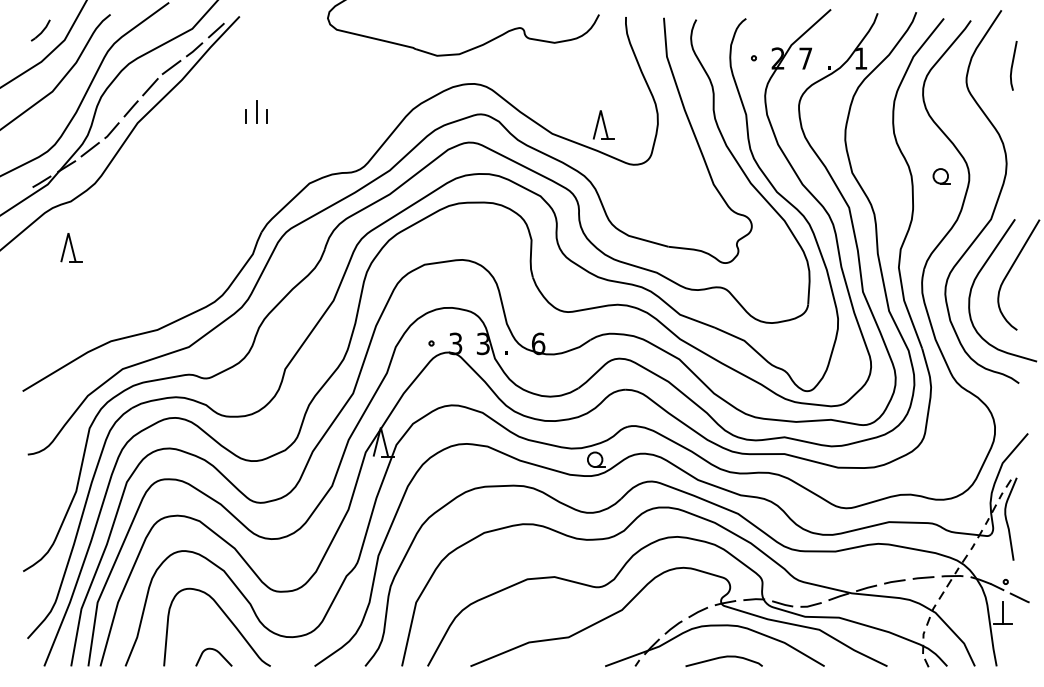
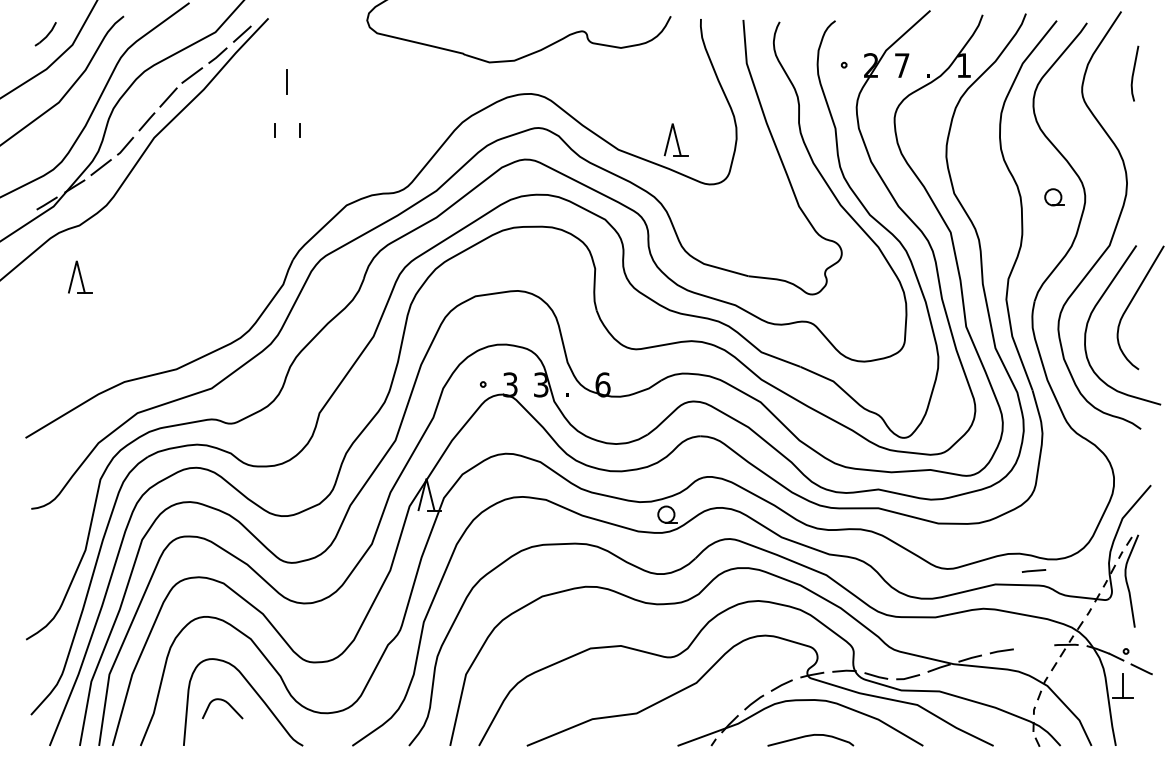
line: (255, 111) -> (286, 81), moved
line: (923, 577) -> (1033, 570), moved
curve: (217, 652) -> (226, 703), moved

